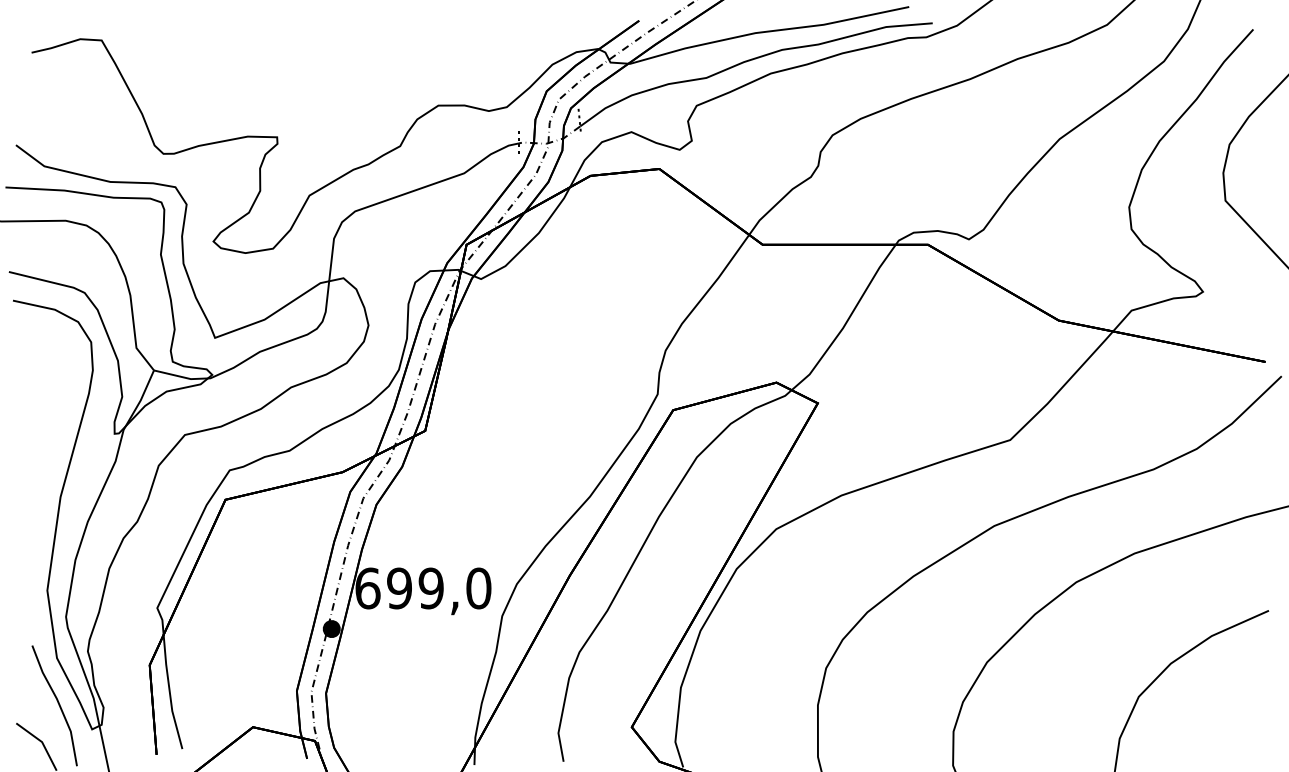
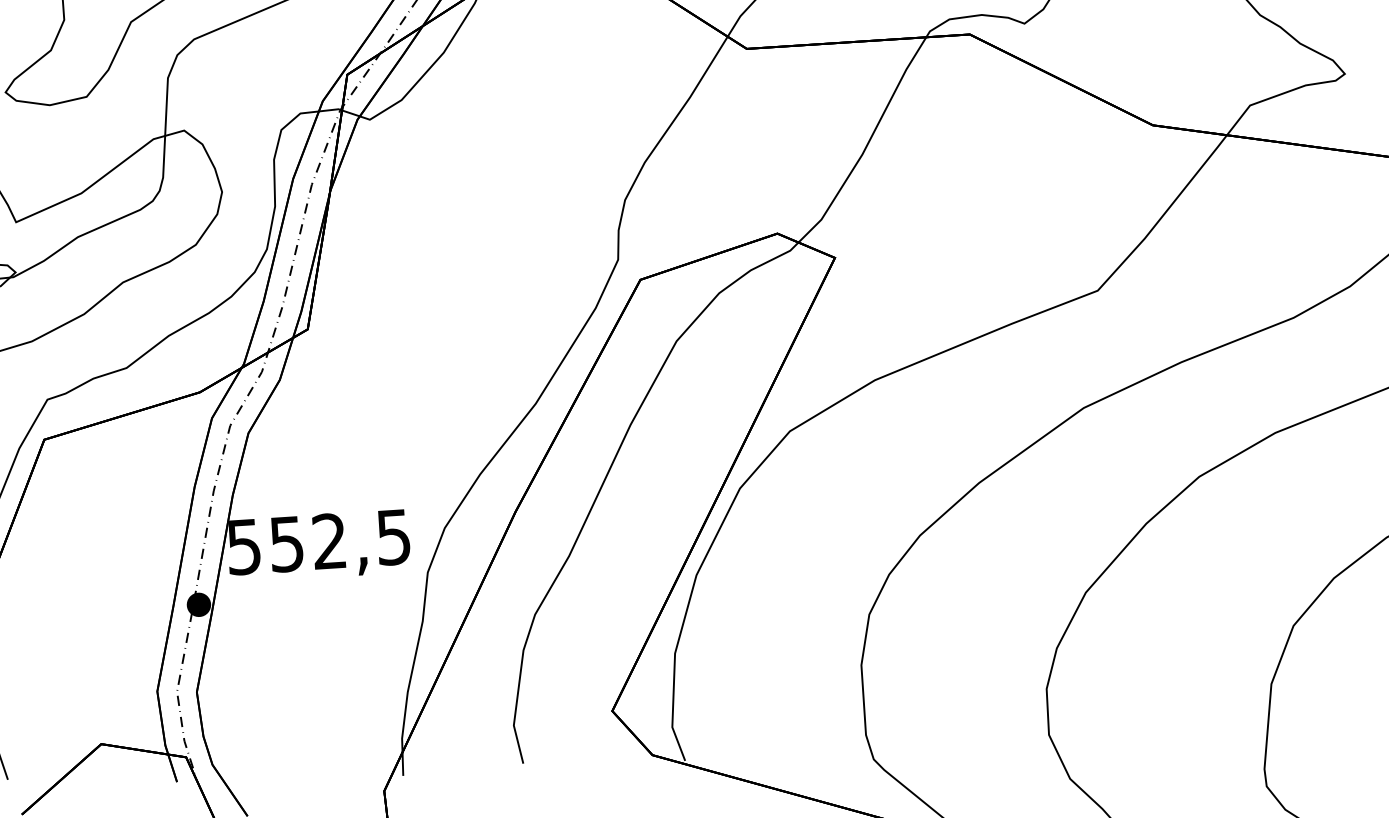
text: (423, 588) -> (319, 542), 699,0 -> 552,5

